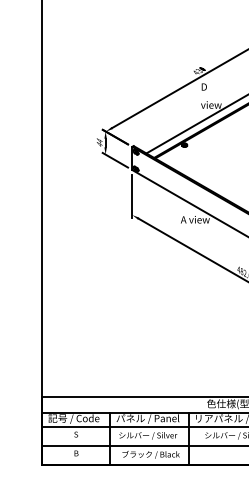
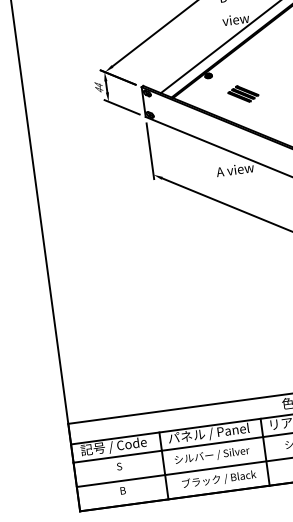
part: (209, 162) -> (243, 93), added

